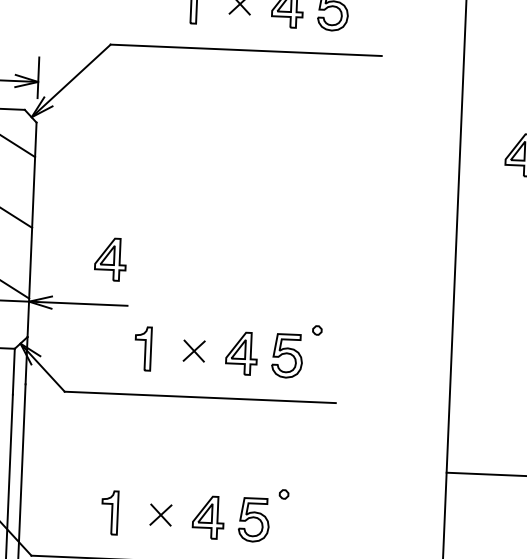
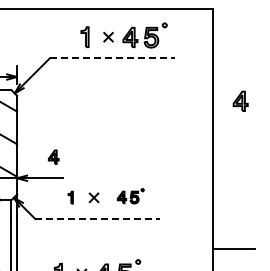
line: (246, 50) -> (112, 58), solid -> dashed
part: (109, 257) -> (53, 156), size x0.7
part: (143, 348) -> (70, 197), size x0.6
part: (273, 351) -> (130, 196), size x0.6
line: (201, 398) -> (98, 219), solid -> dashed

